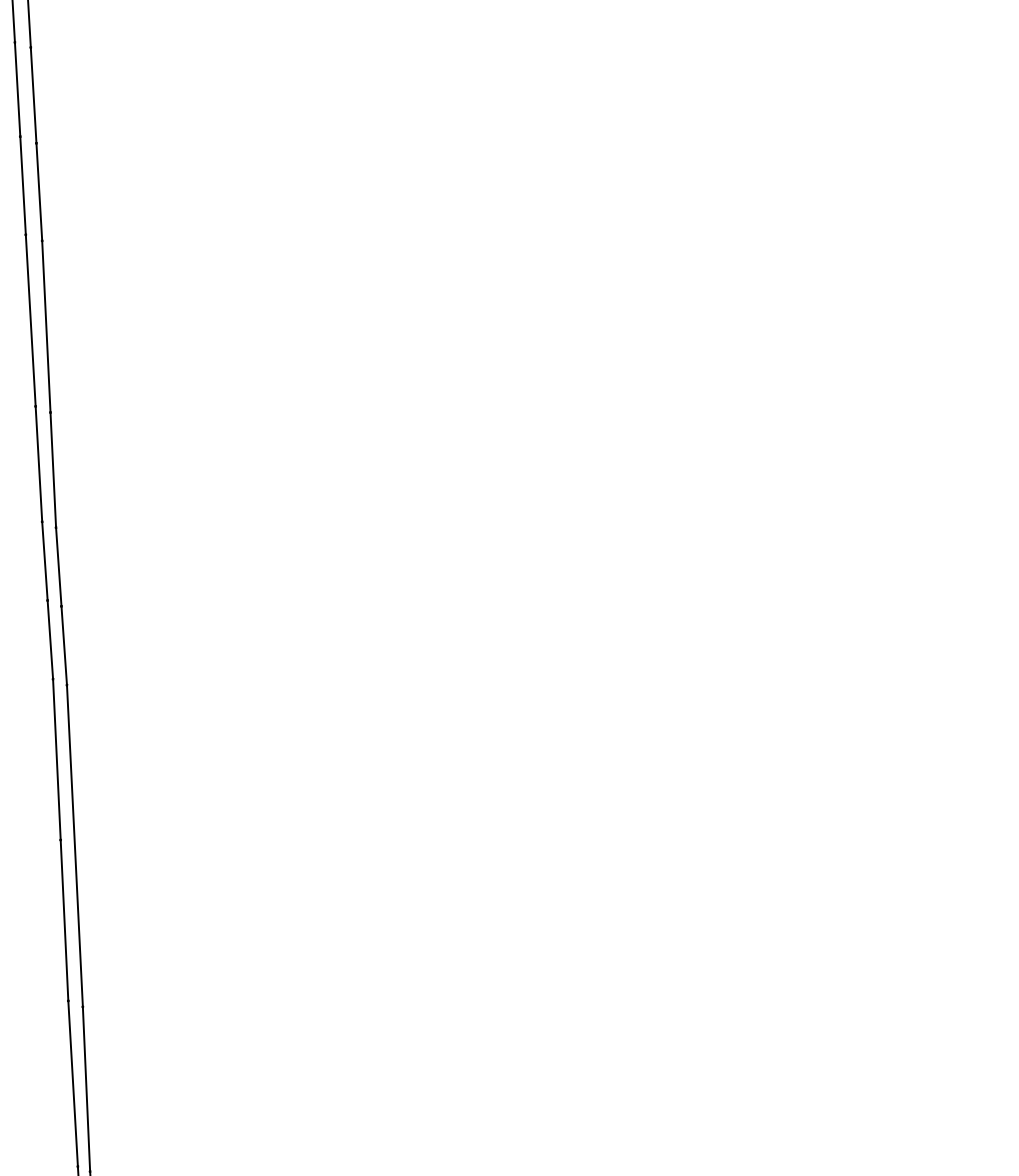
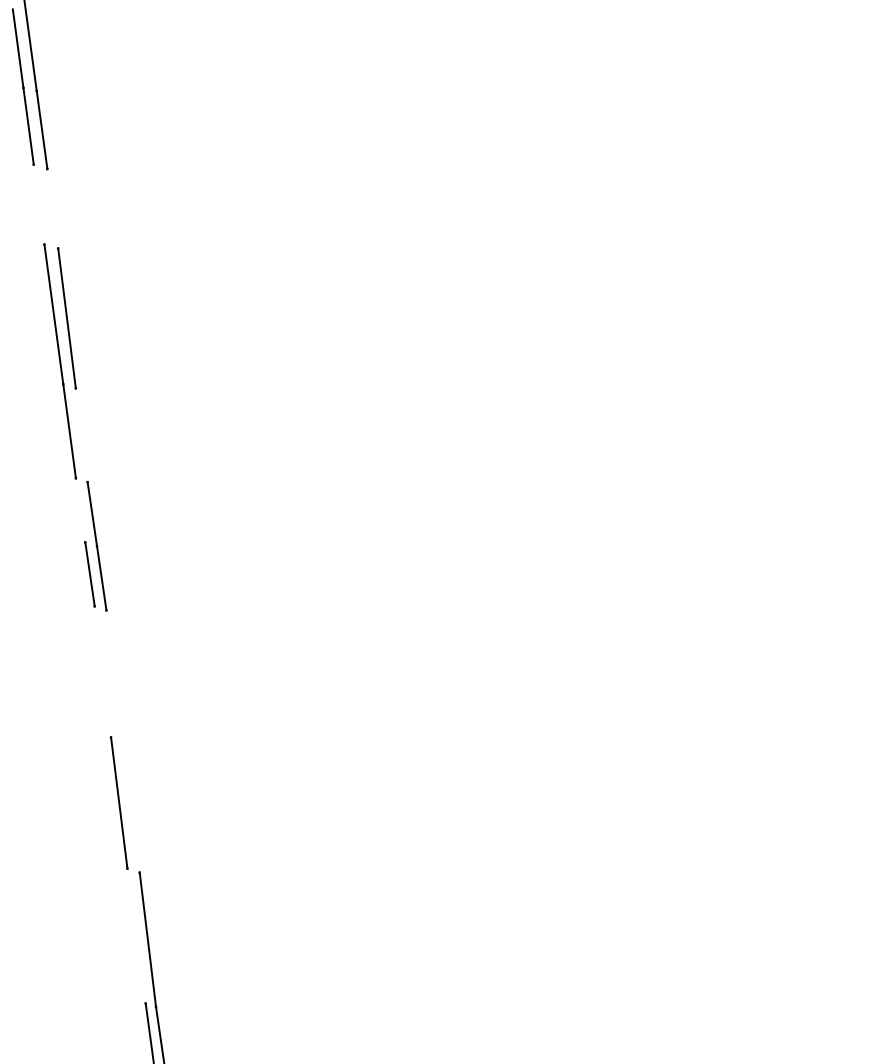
line: (22, 185) -> (38, 204), removed
line: (38, 191) -> (52, 208), removed
line: (52, 470) -> (81, 435), removed
line: (44, 561) -> (80, 510), removed
line: (56, 759) -> (102, 671), removed
line: (74, 845) -> (122, 741), removed
line: (73, 1083) -> (136, 935), removed

